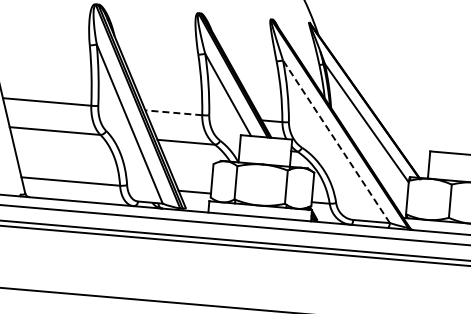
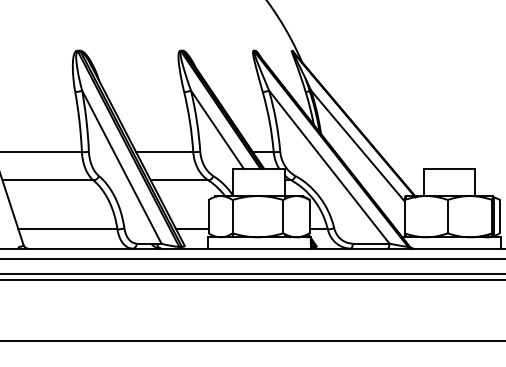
line: (173, 113) -> (164, 152), dashed -> solid
line: (335, 141) -> (328, 166), dashed -> solid

